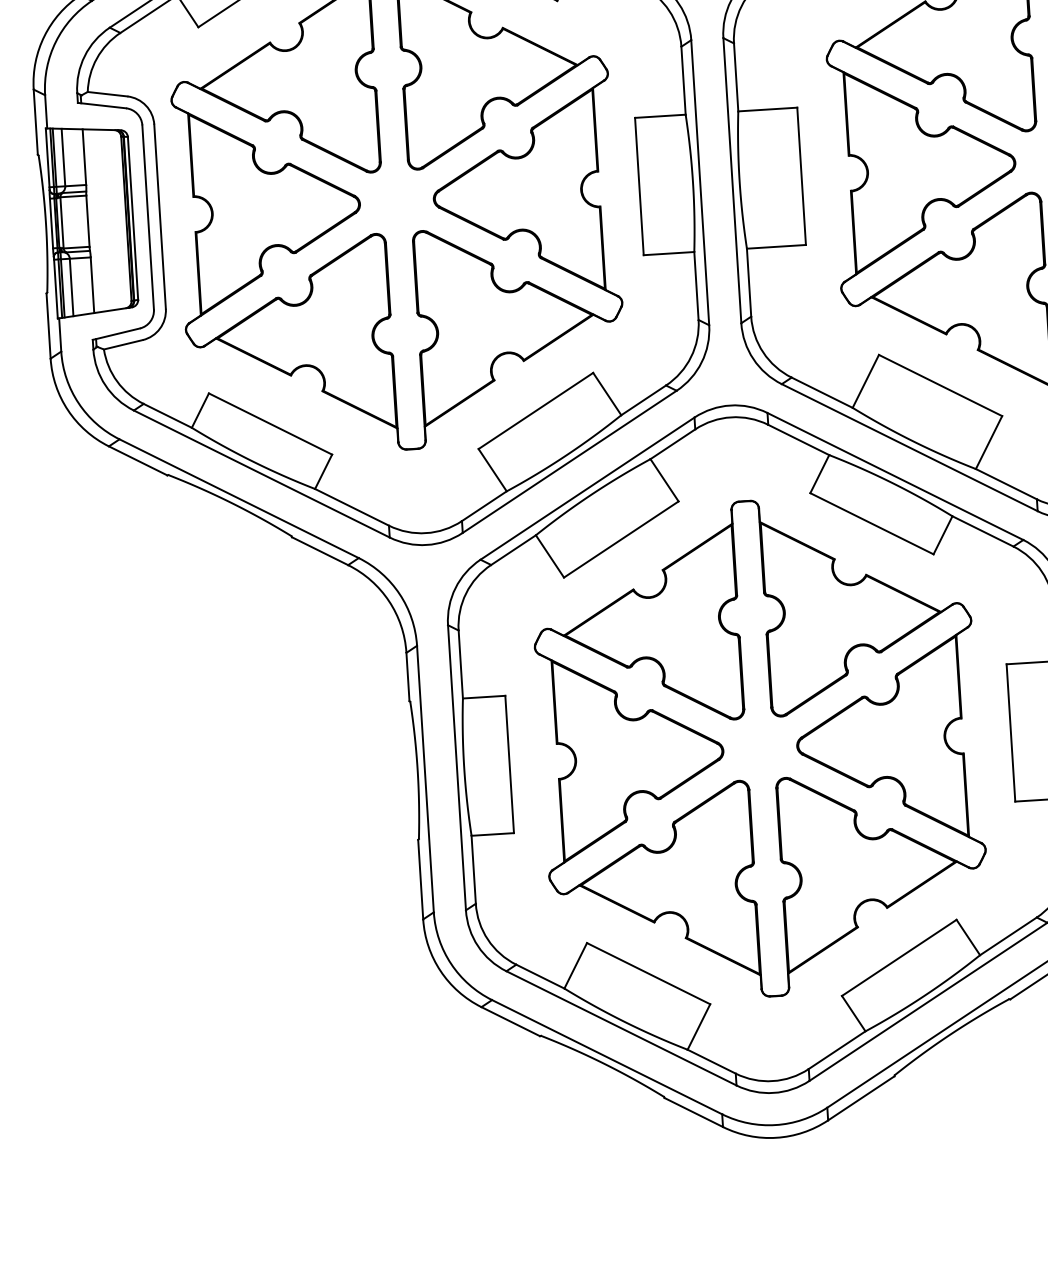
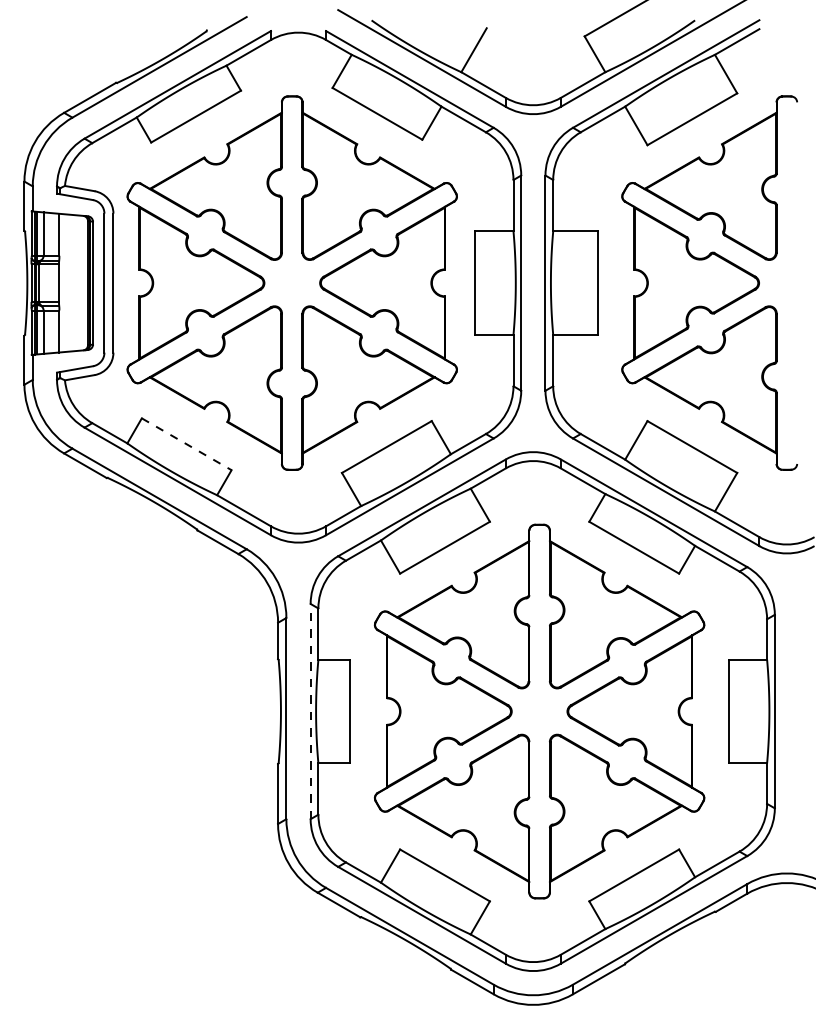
line: (270, 424) -> (186, 444), solid -> dashed
line: (456, 767) -> (310, 711), solid -> dashed

